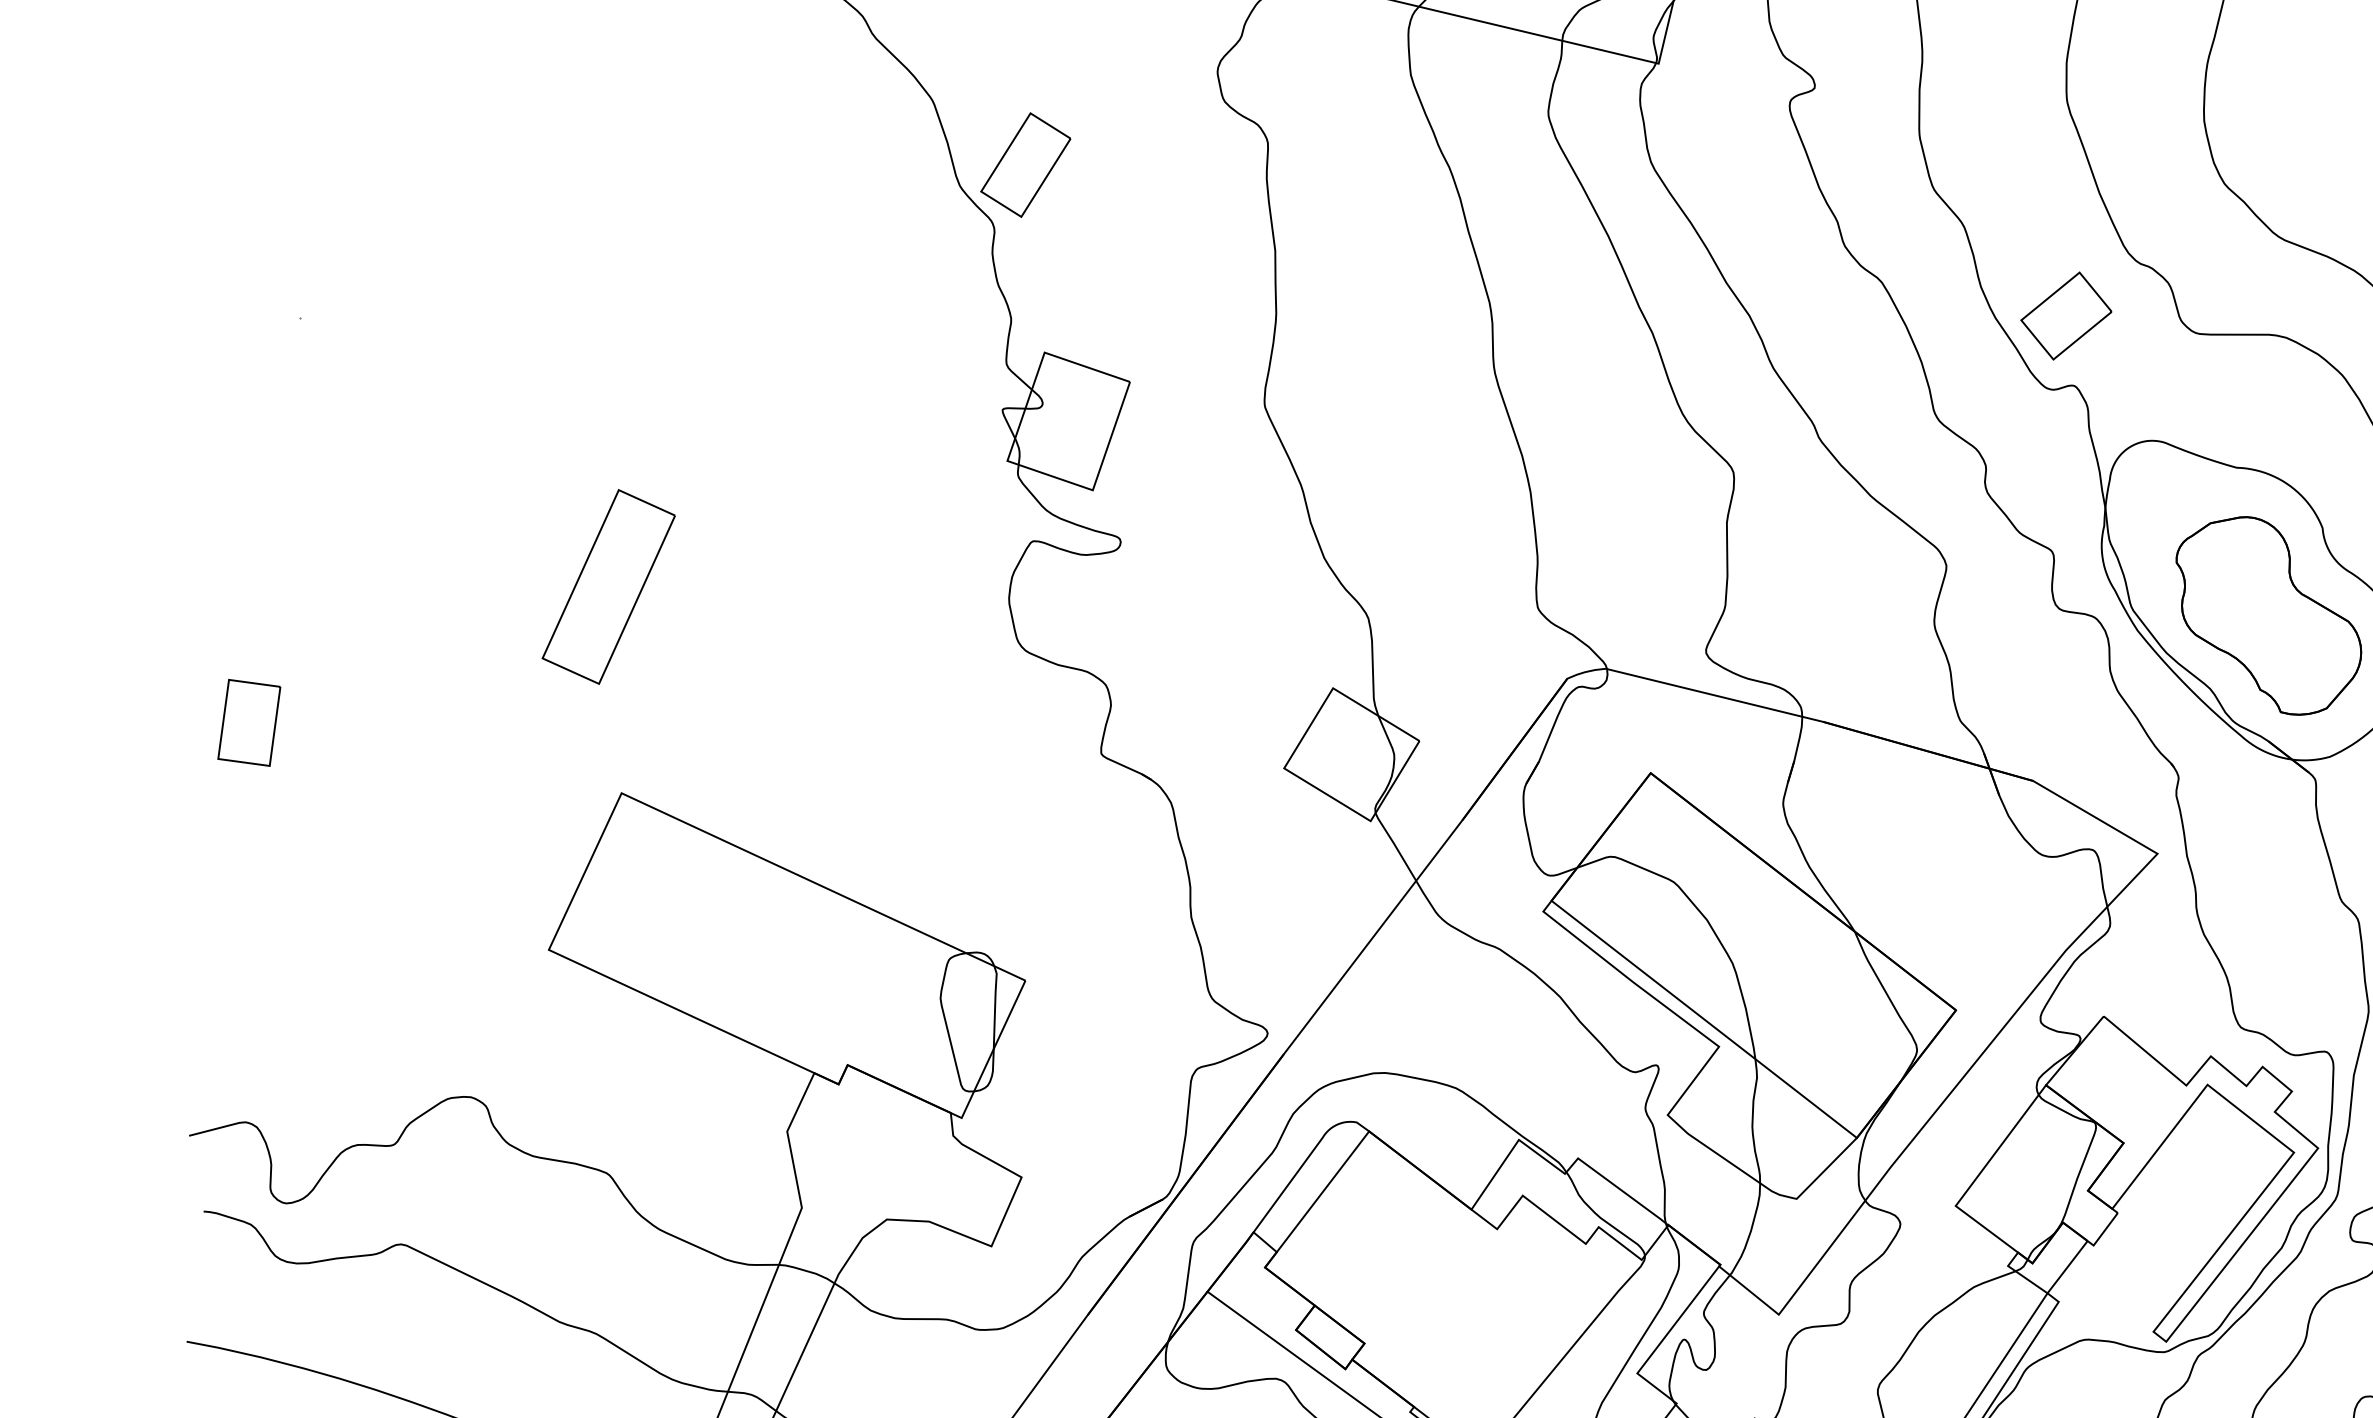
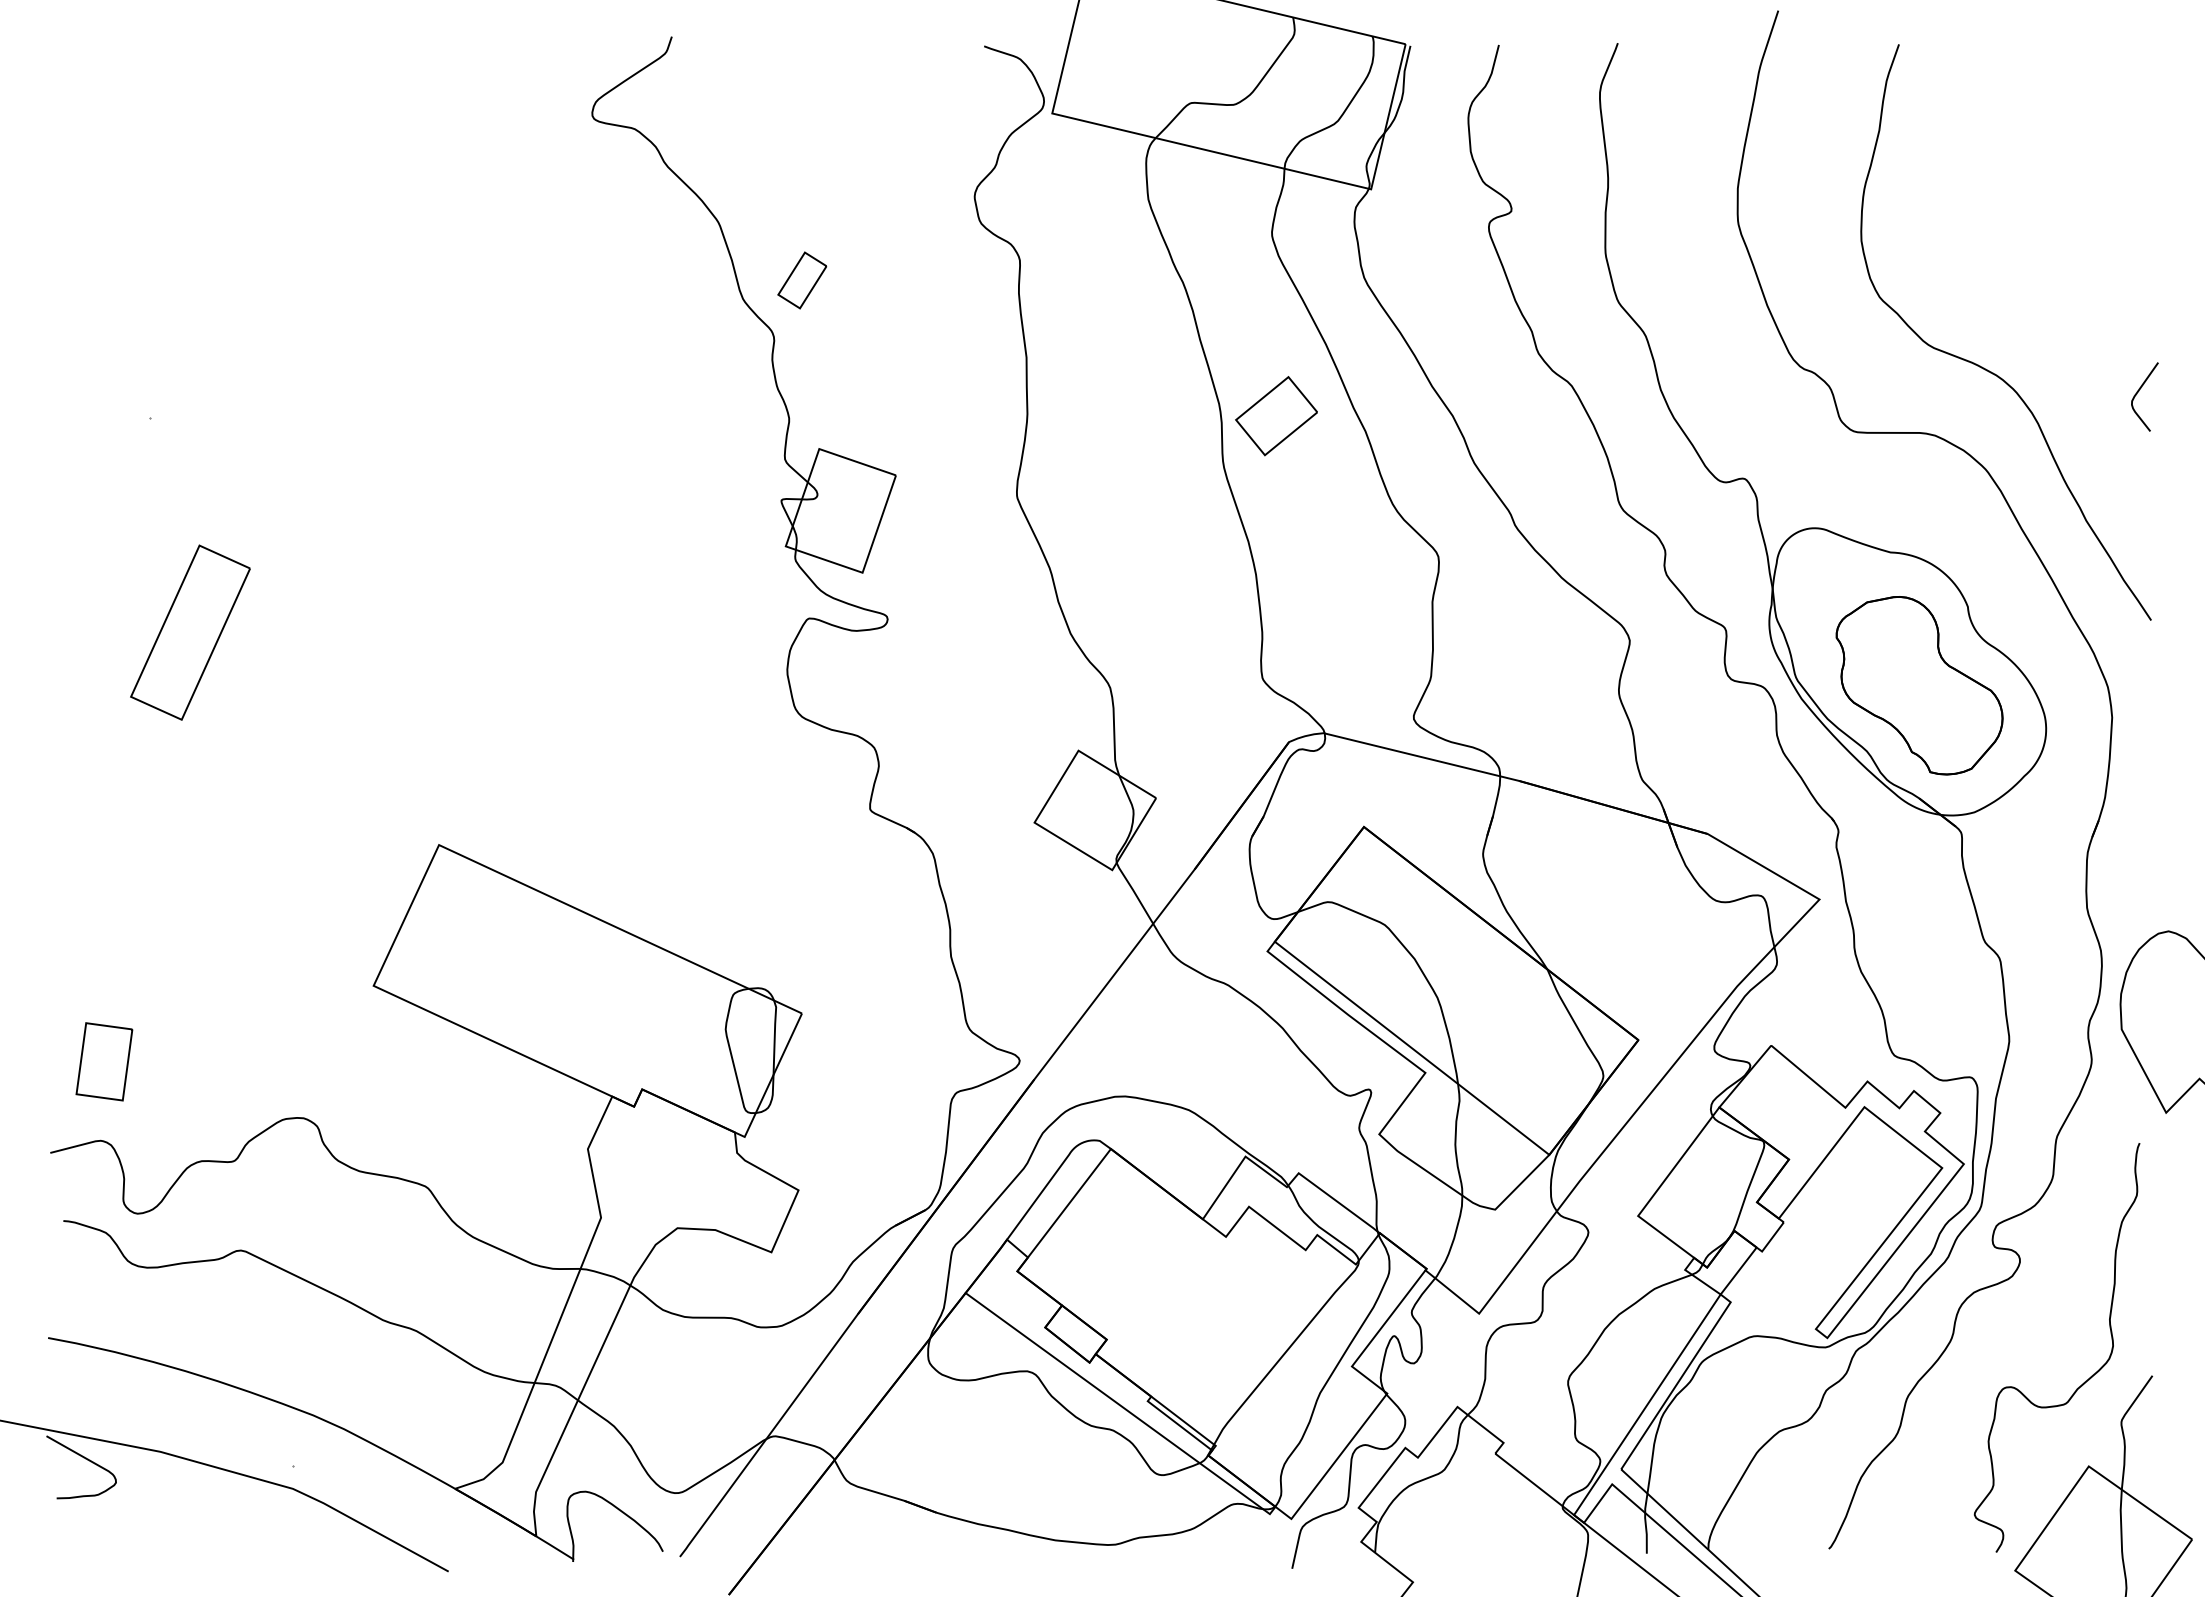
part: (1025, 165) -> (802, 280), size x0.6
part: (2066, 316) -> (1276, 416), moved
part: (608, 586) -> (190, 632), moved
part: (249, 722) -> (104, 1061), moved

